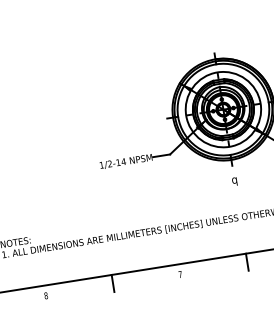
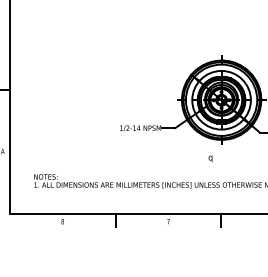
text: (234, 181) -> (210, 158), moved

